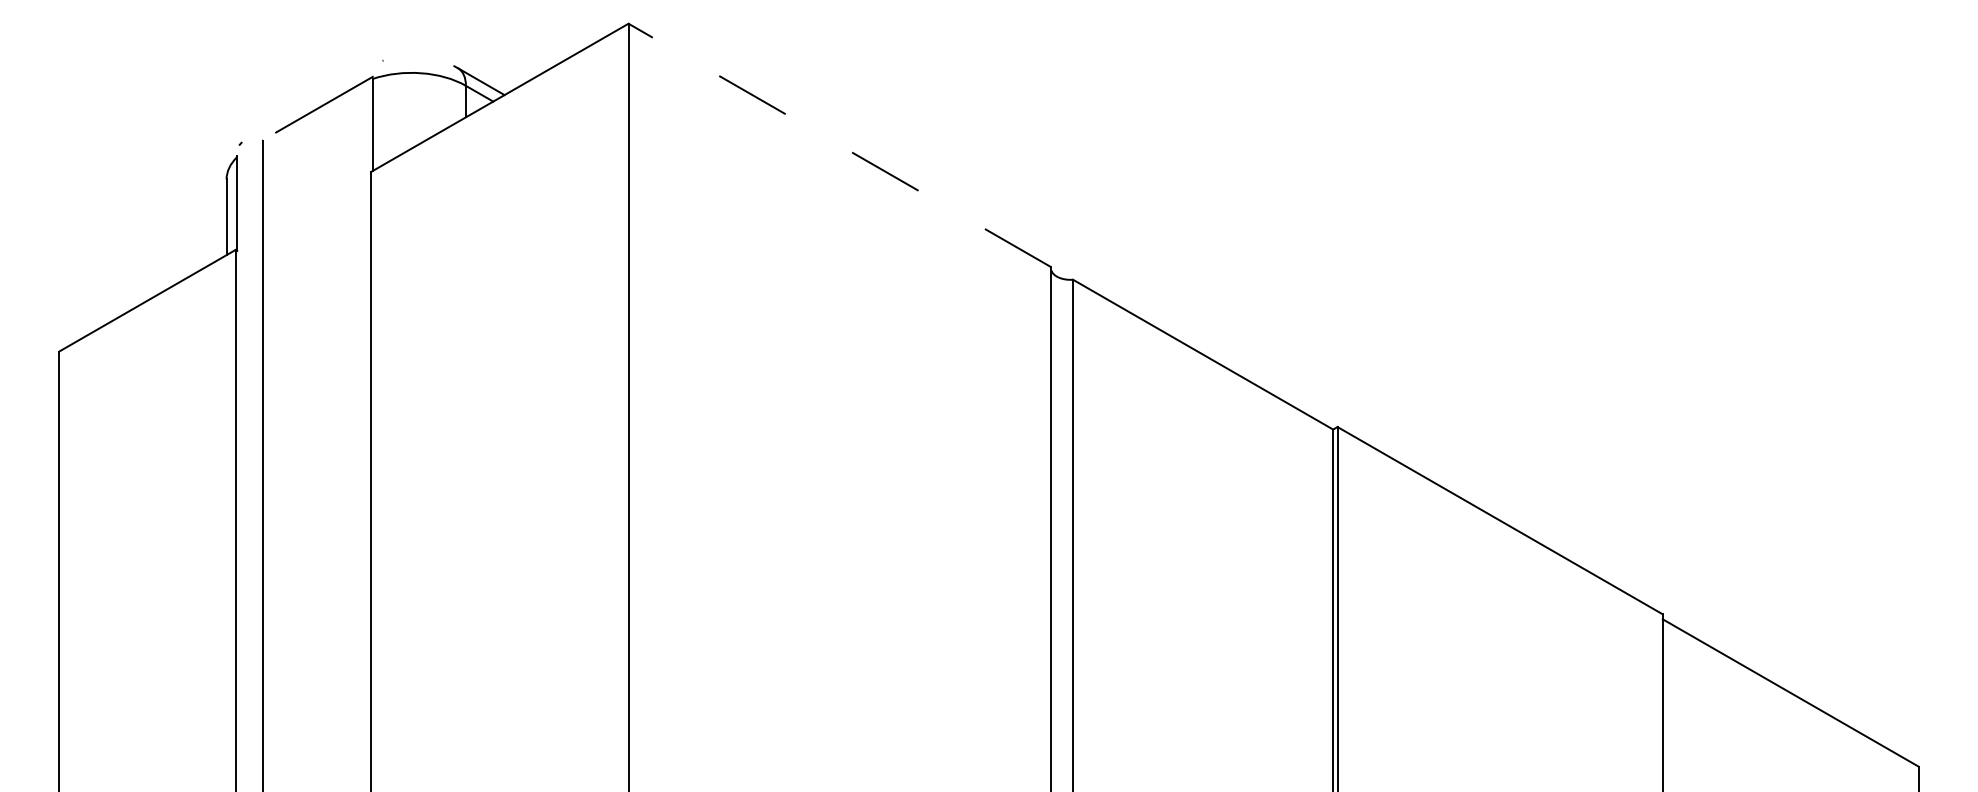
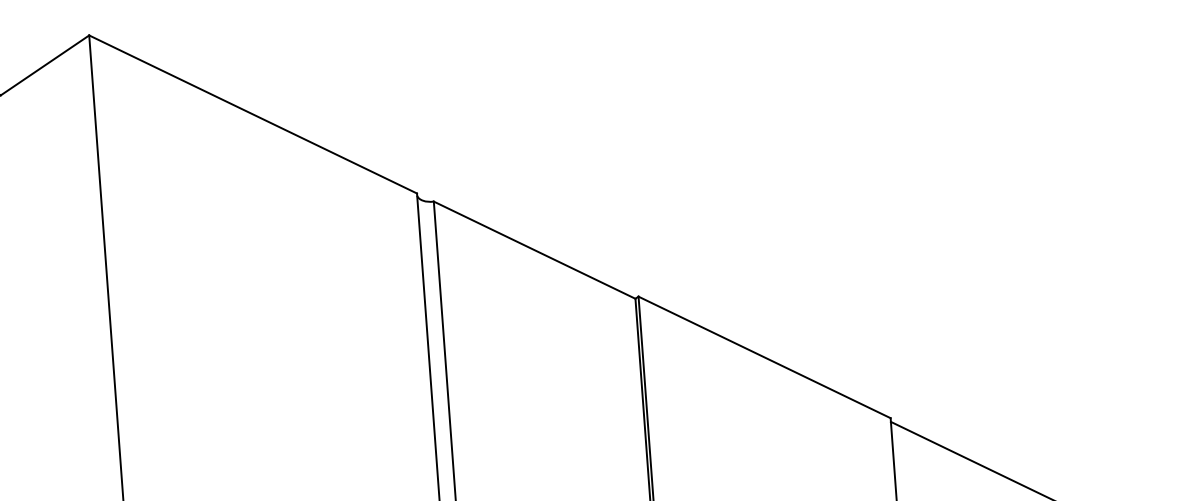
line: (839, 145) -> (252, 114), dashed -> solid

